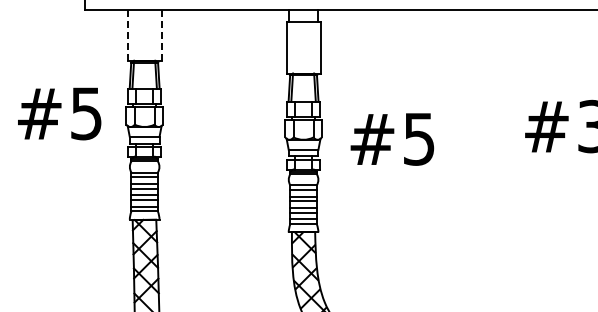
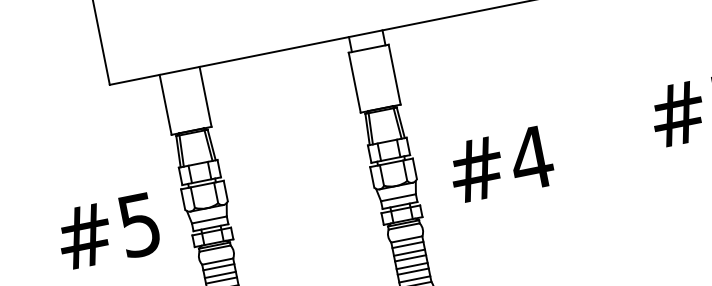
line: (127, 35) -> (165, 105), dashed -> solid
line: (161, 35) -> (205, 97), dashed -> solid
text: (59, 113) -> (107, 231), moved
text: (419, 139) -> (531, 158), #5 -> #4

